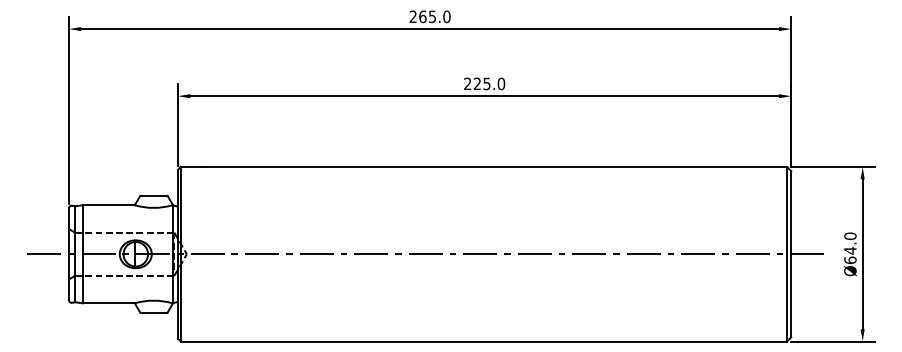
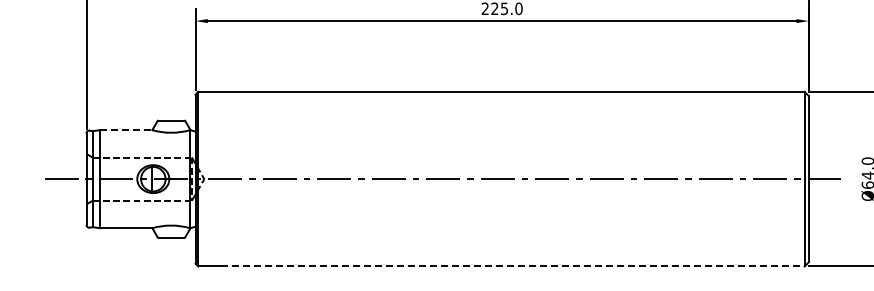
line: (109, 205) -> (127, 130), solid -> dashed
line: (495, 341) -> (513, 266), solid -> dashed

